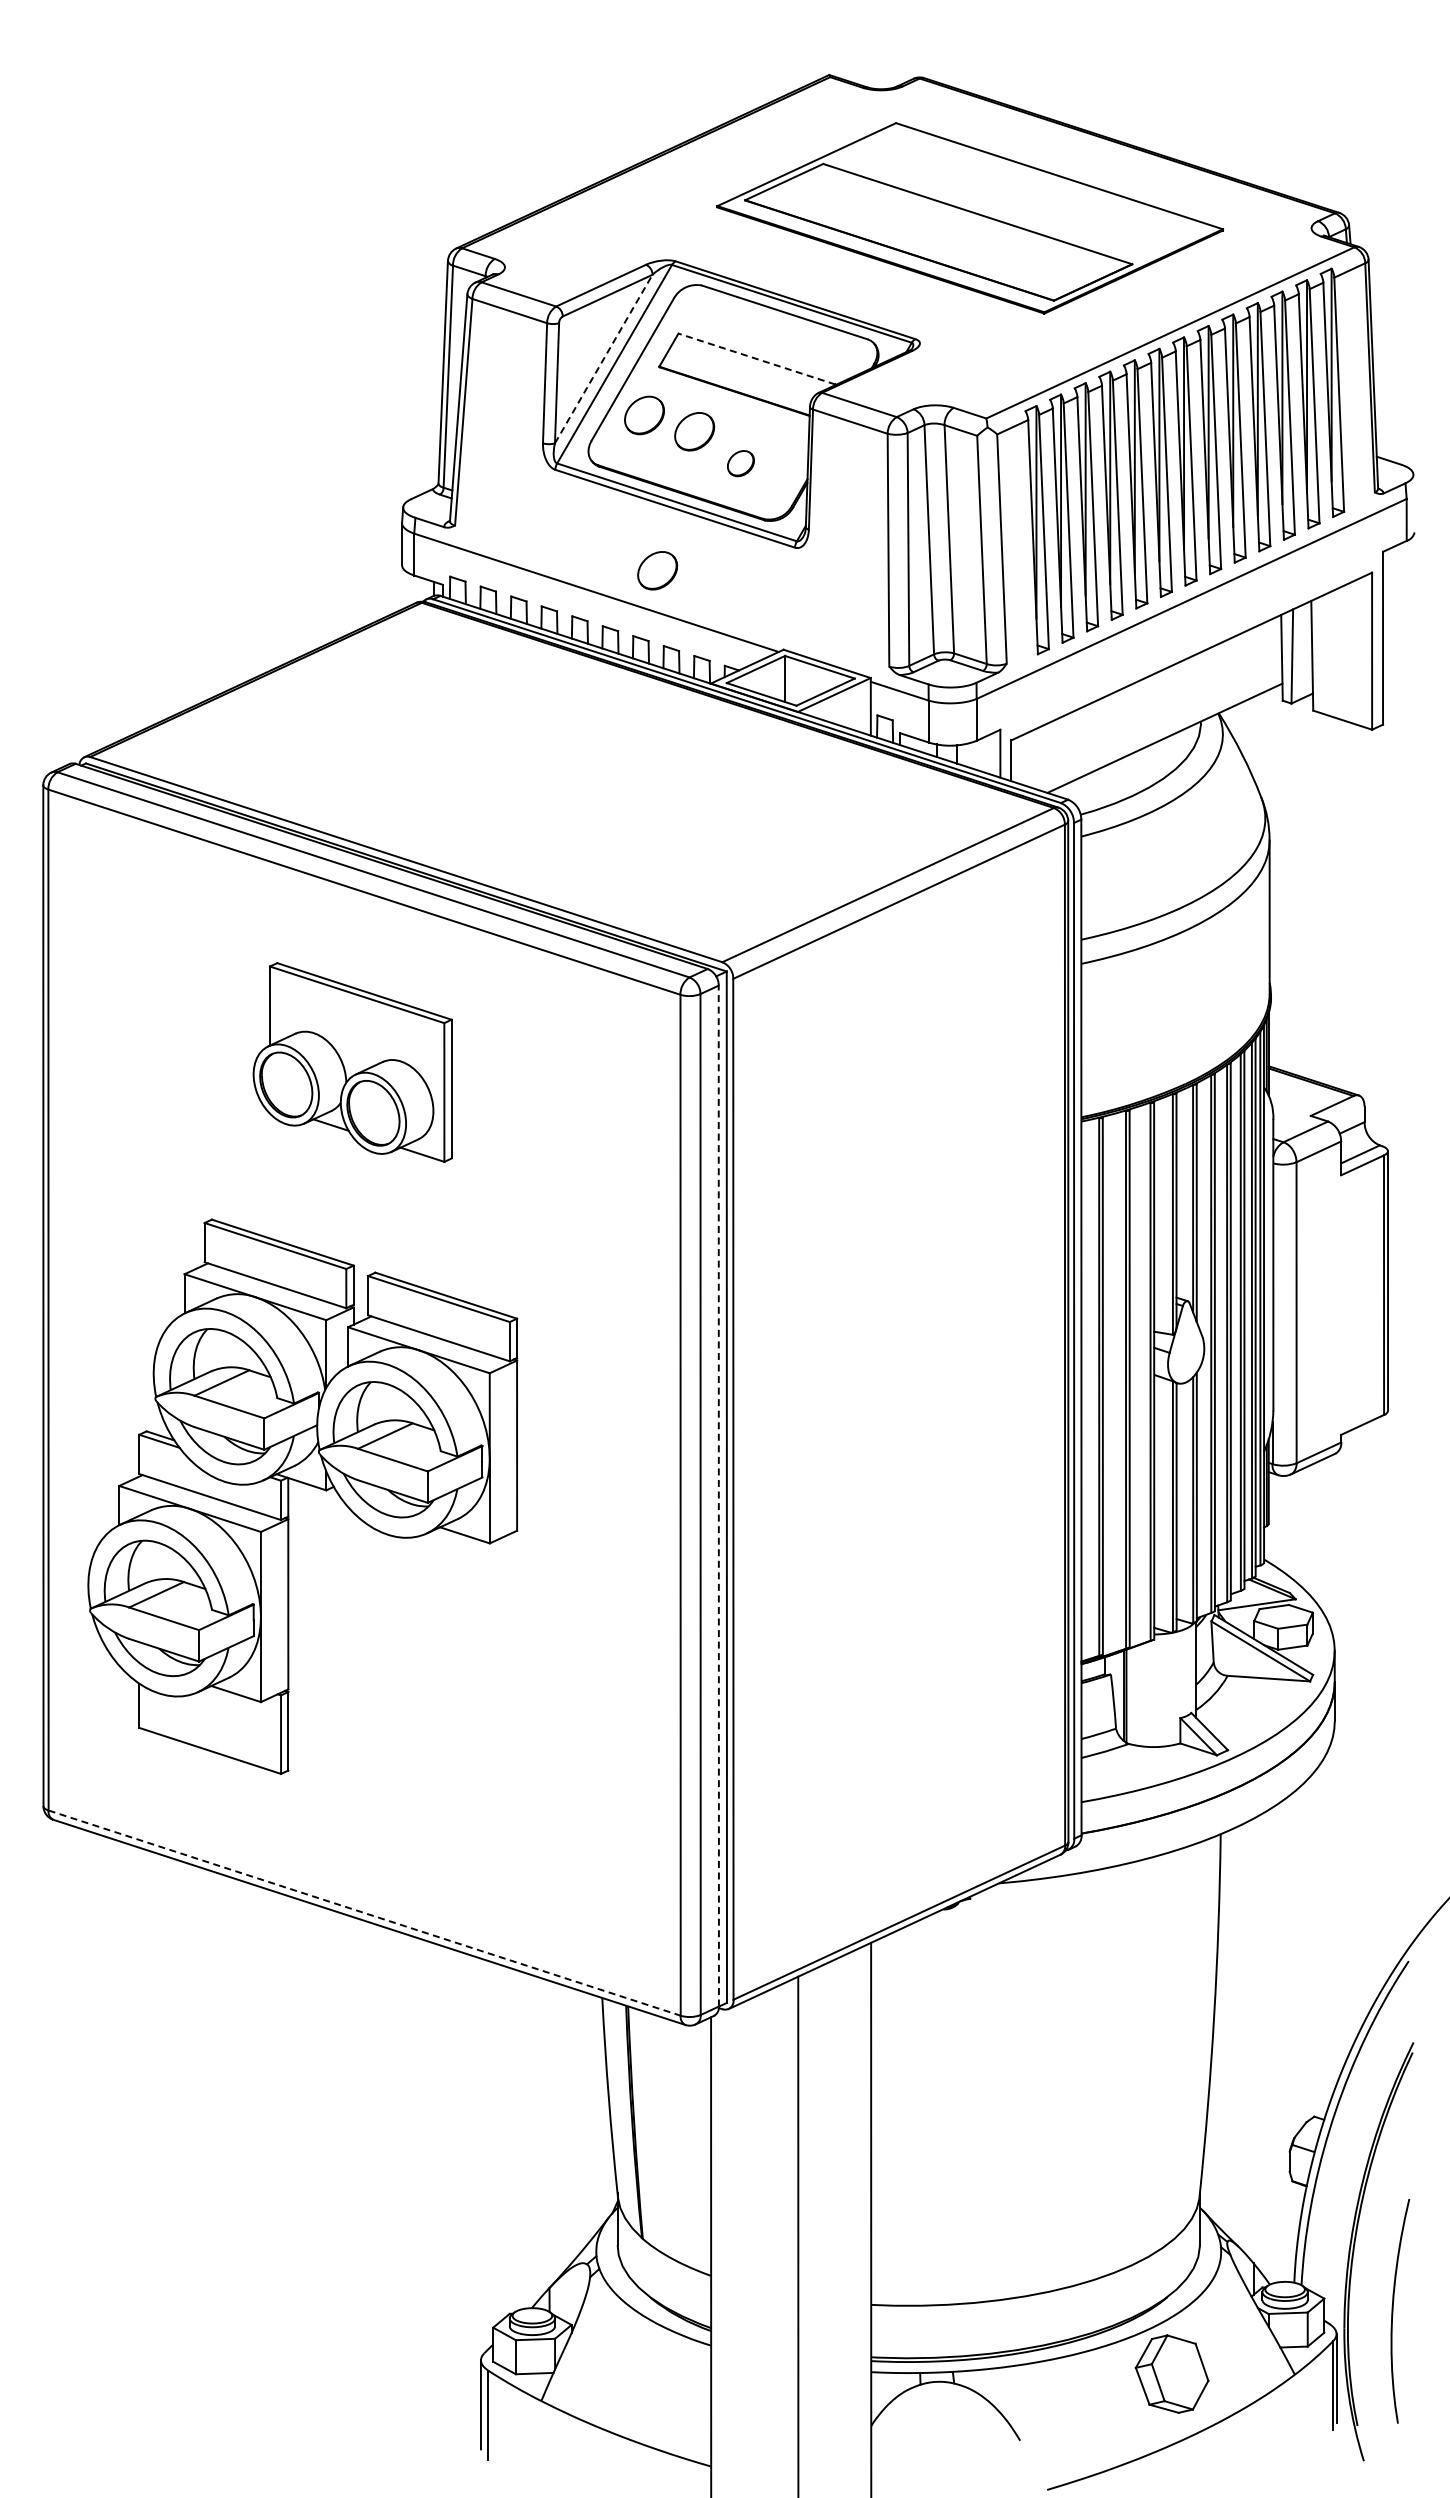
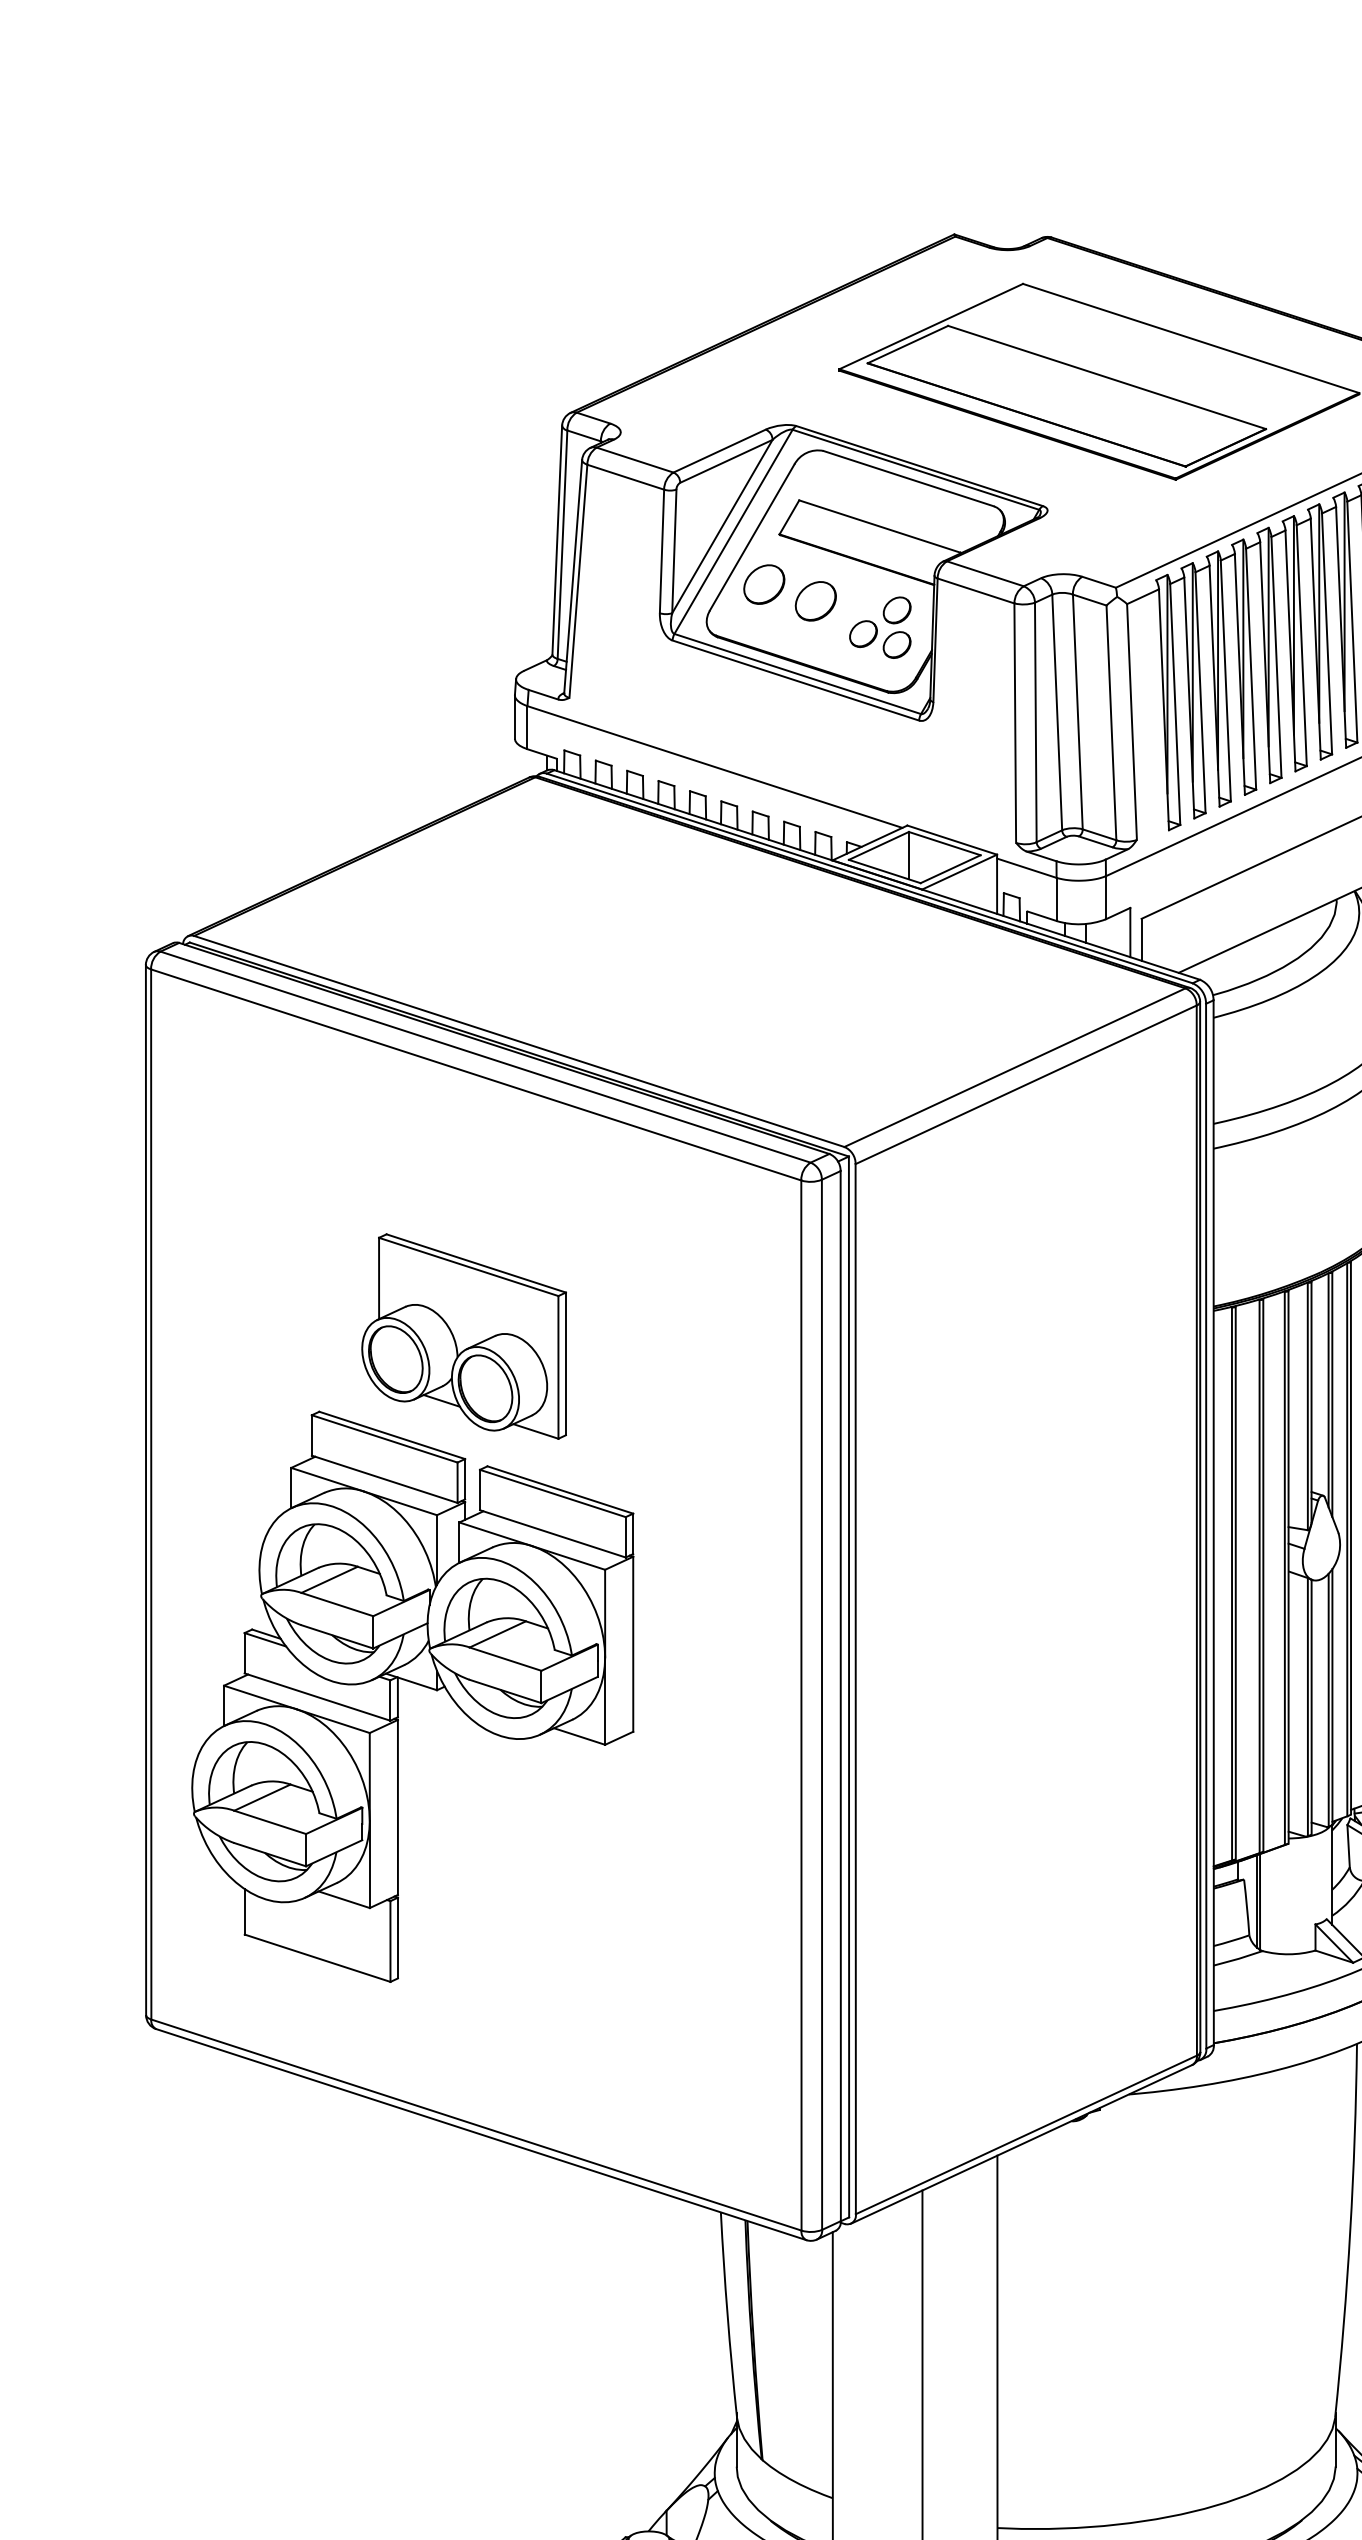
line: (604, 358) -> (723, 526), dashed -> solid
line: (756, 359) -> (879, 527), dashed -> solid
part: (773, 457) -> (896, 627), added
part: (657, 570) -> (777, 744), removed
part: (352, 1062) -> (463, 1336), moved
line: (718, 1495) -> (840, 1695), dashed -> solid
line: (365, 1913) -> (477, 2125), dashed -> solid

